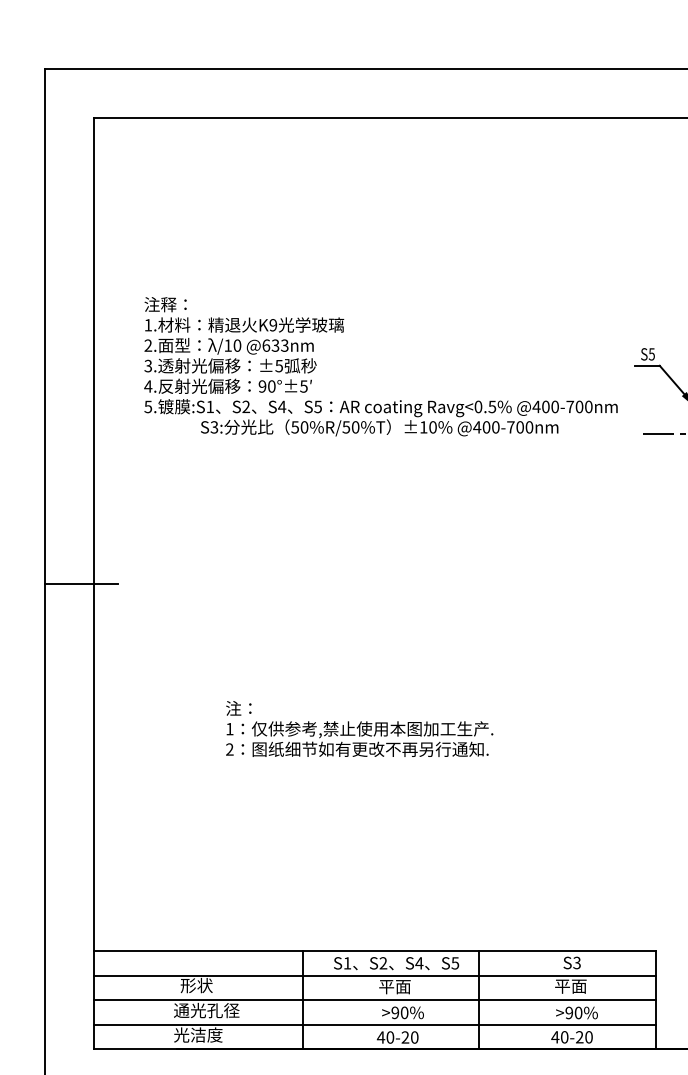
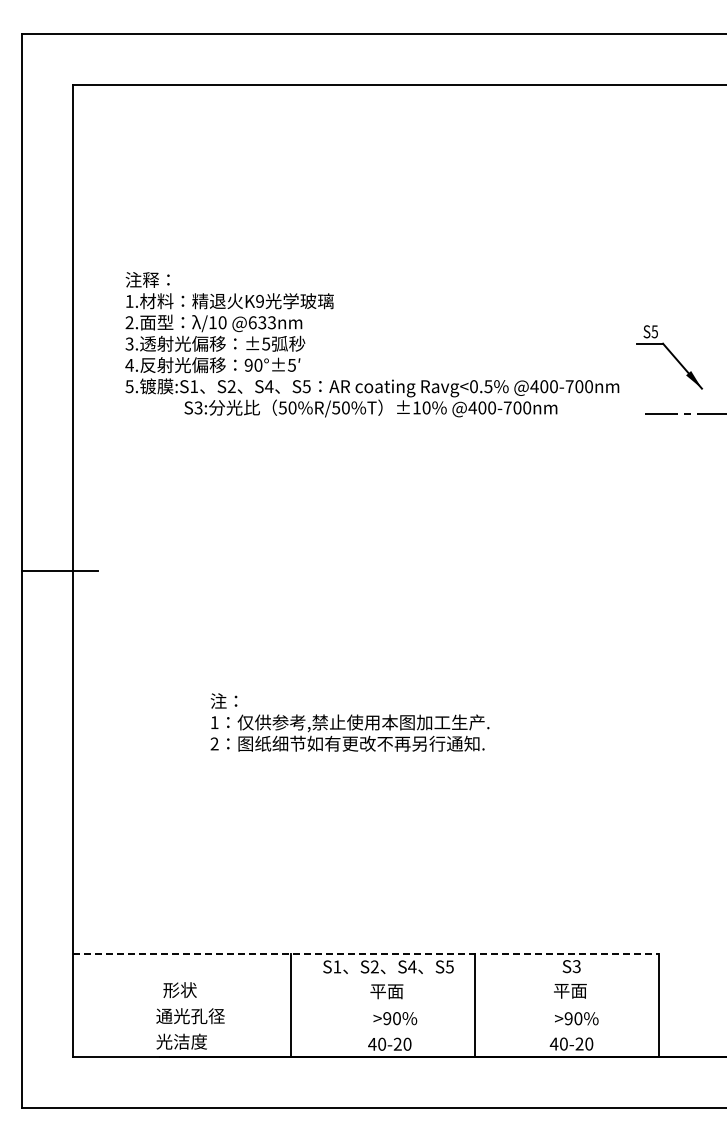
line: (375, 951) -> (366, 954), solid -> dashed
line: (374, 975) -> (365, 979), removed
line: (374, 1000) -> (365, 1005), removed
line: (374, 1025) -> (365, 1031), removed

